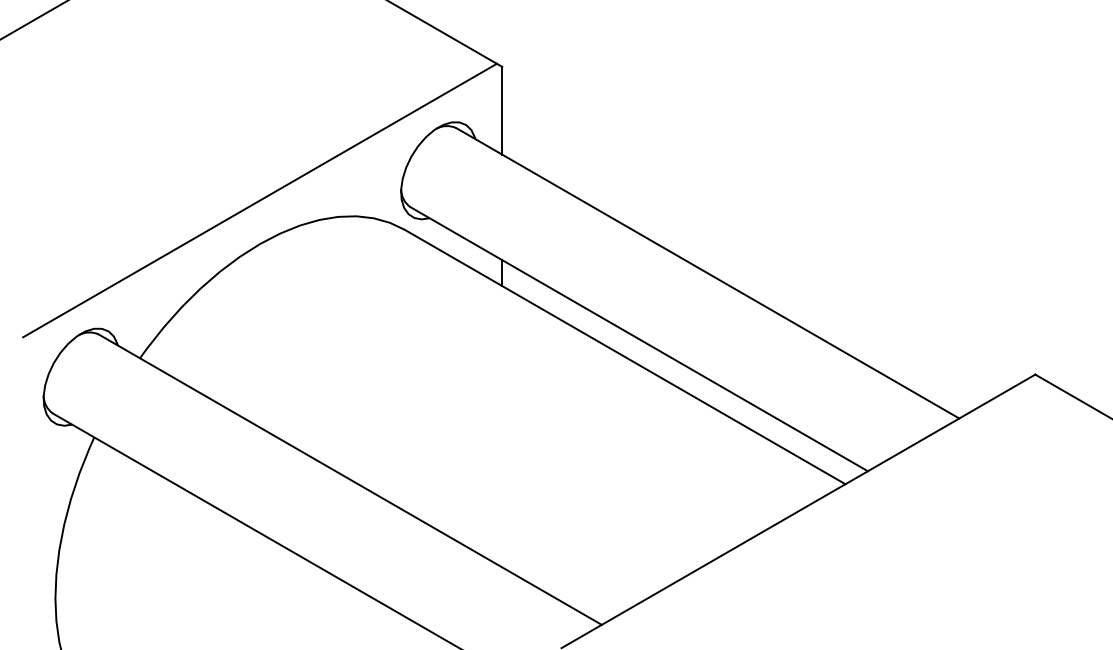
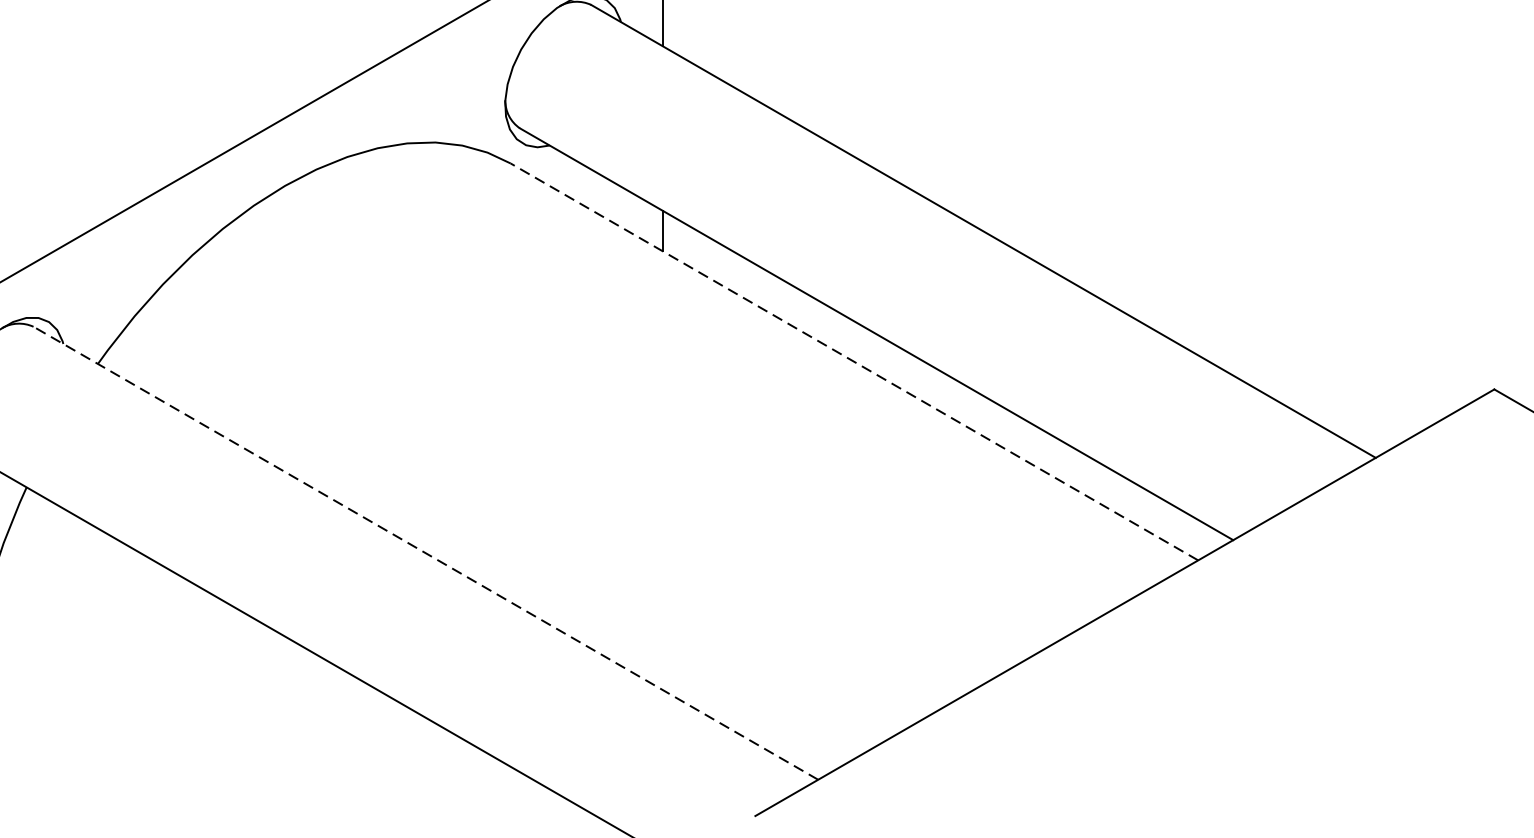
line: (624, 356) -> (853, 361), solid -> dashed
line: (349, 479) -> (424, 553), solid -> dashed

